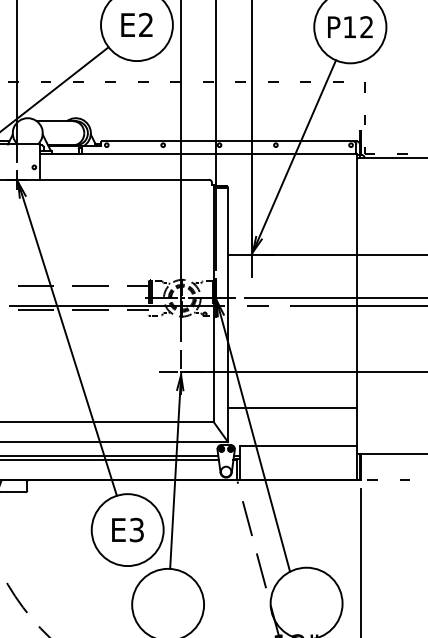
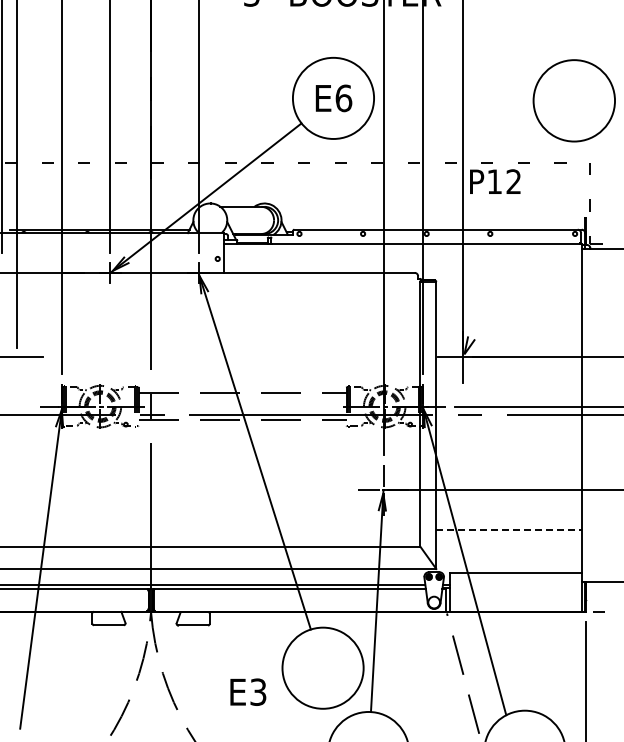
text: (145, 25) -> (343, 98), E2 -> E6
text: (350, 26) -> (495, 181), moved
line: (293, 157) -> (510, 247), removed
line: (292, 408) -> (509, 530), solid -> dashed
text: (128, 529) -> (248, 691), moved

